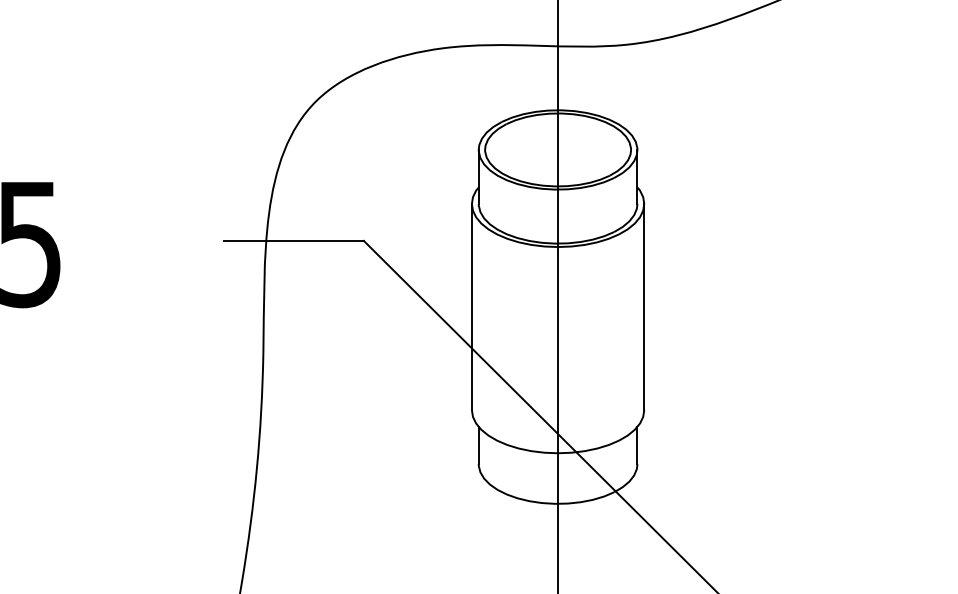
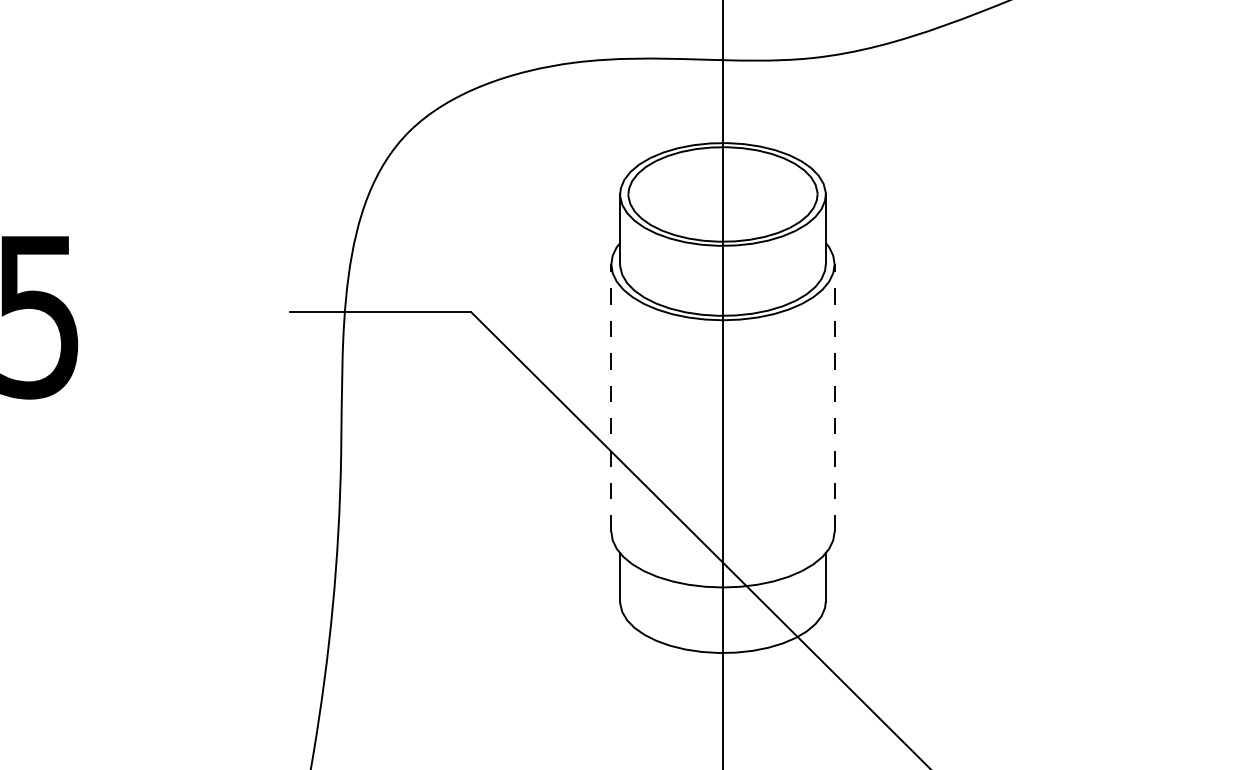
line: (471, 306) -> (610, 397), solid -> dashed
line: (644, 306) -> (834, 397), solid -> dashed

